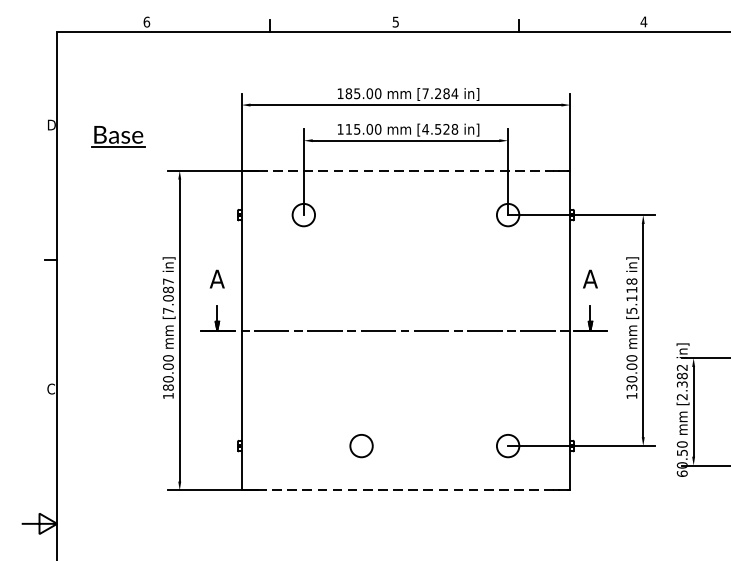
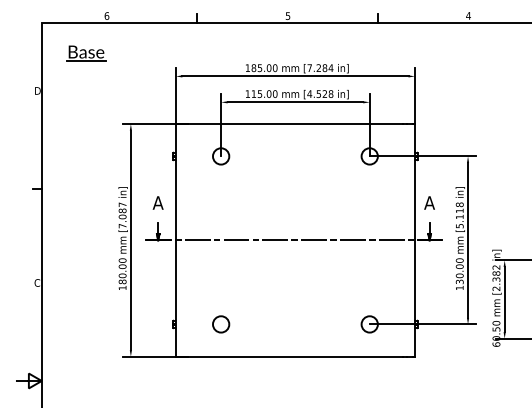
part: (118, 136) -> (86, 53), moved
line: (406, 171) -> (295, 124), dashed -> solid
circle: (362, 446) -> (221, 324), moved
line: (406, 490) -> (295, 356), dashed -> solid

